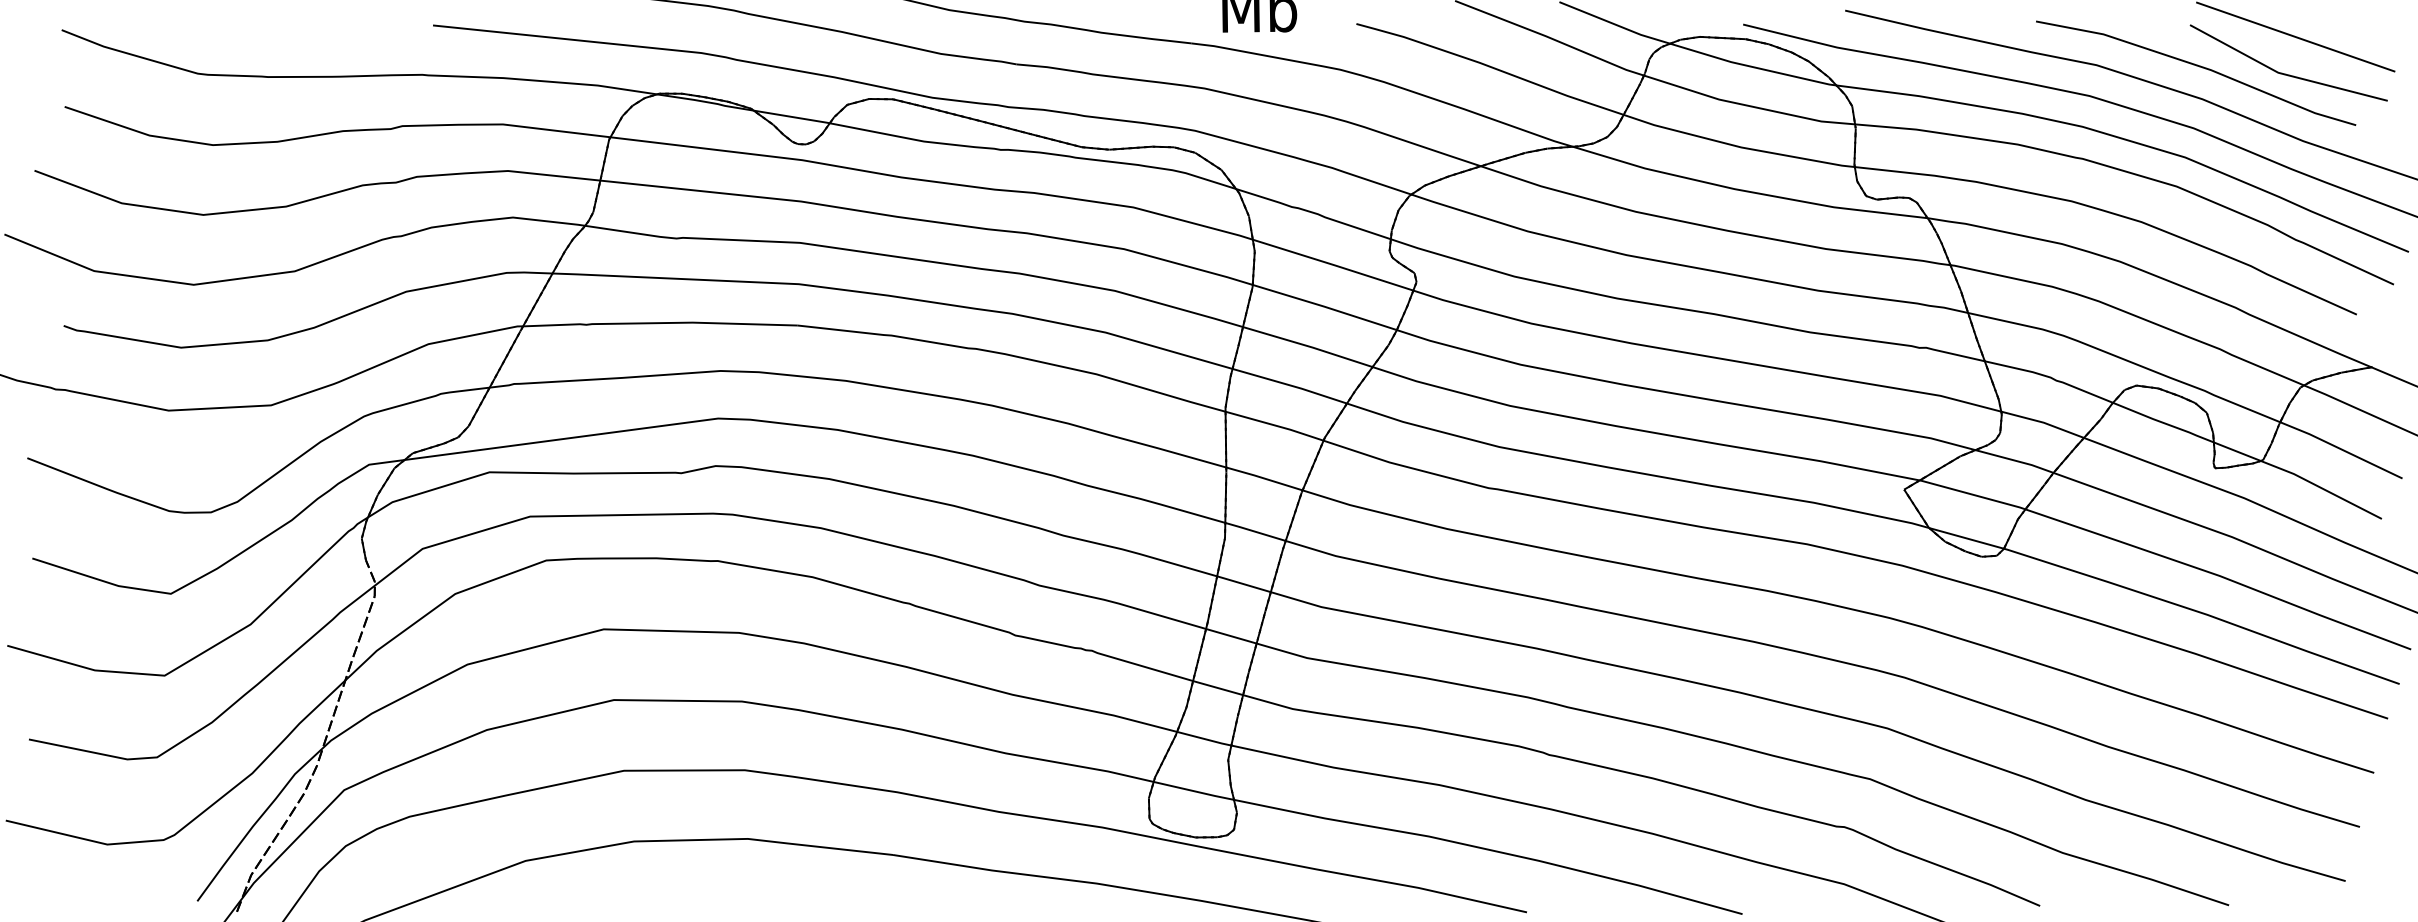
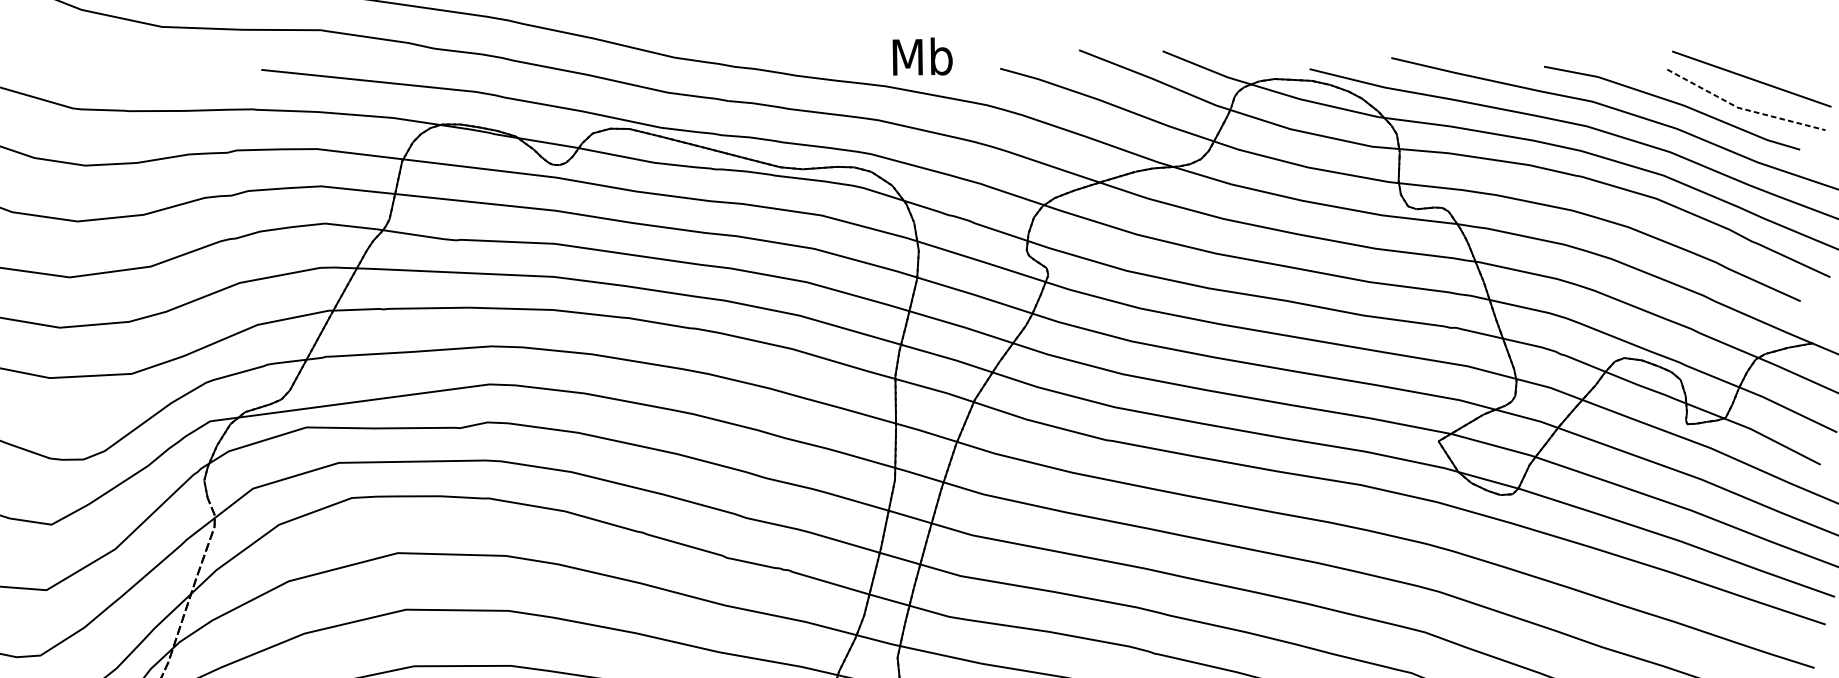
line: (2284, 74) -> (1742, 109), solid -> dashed

